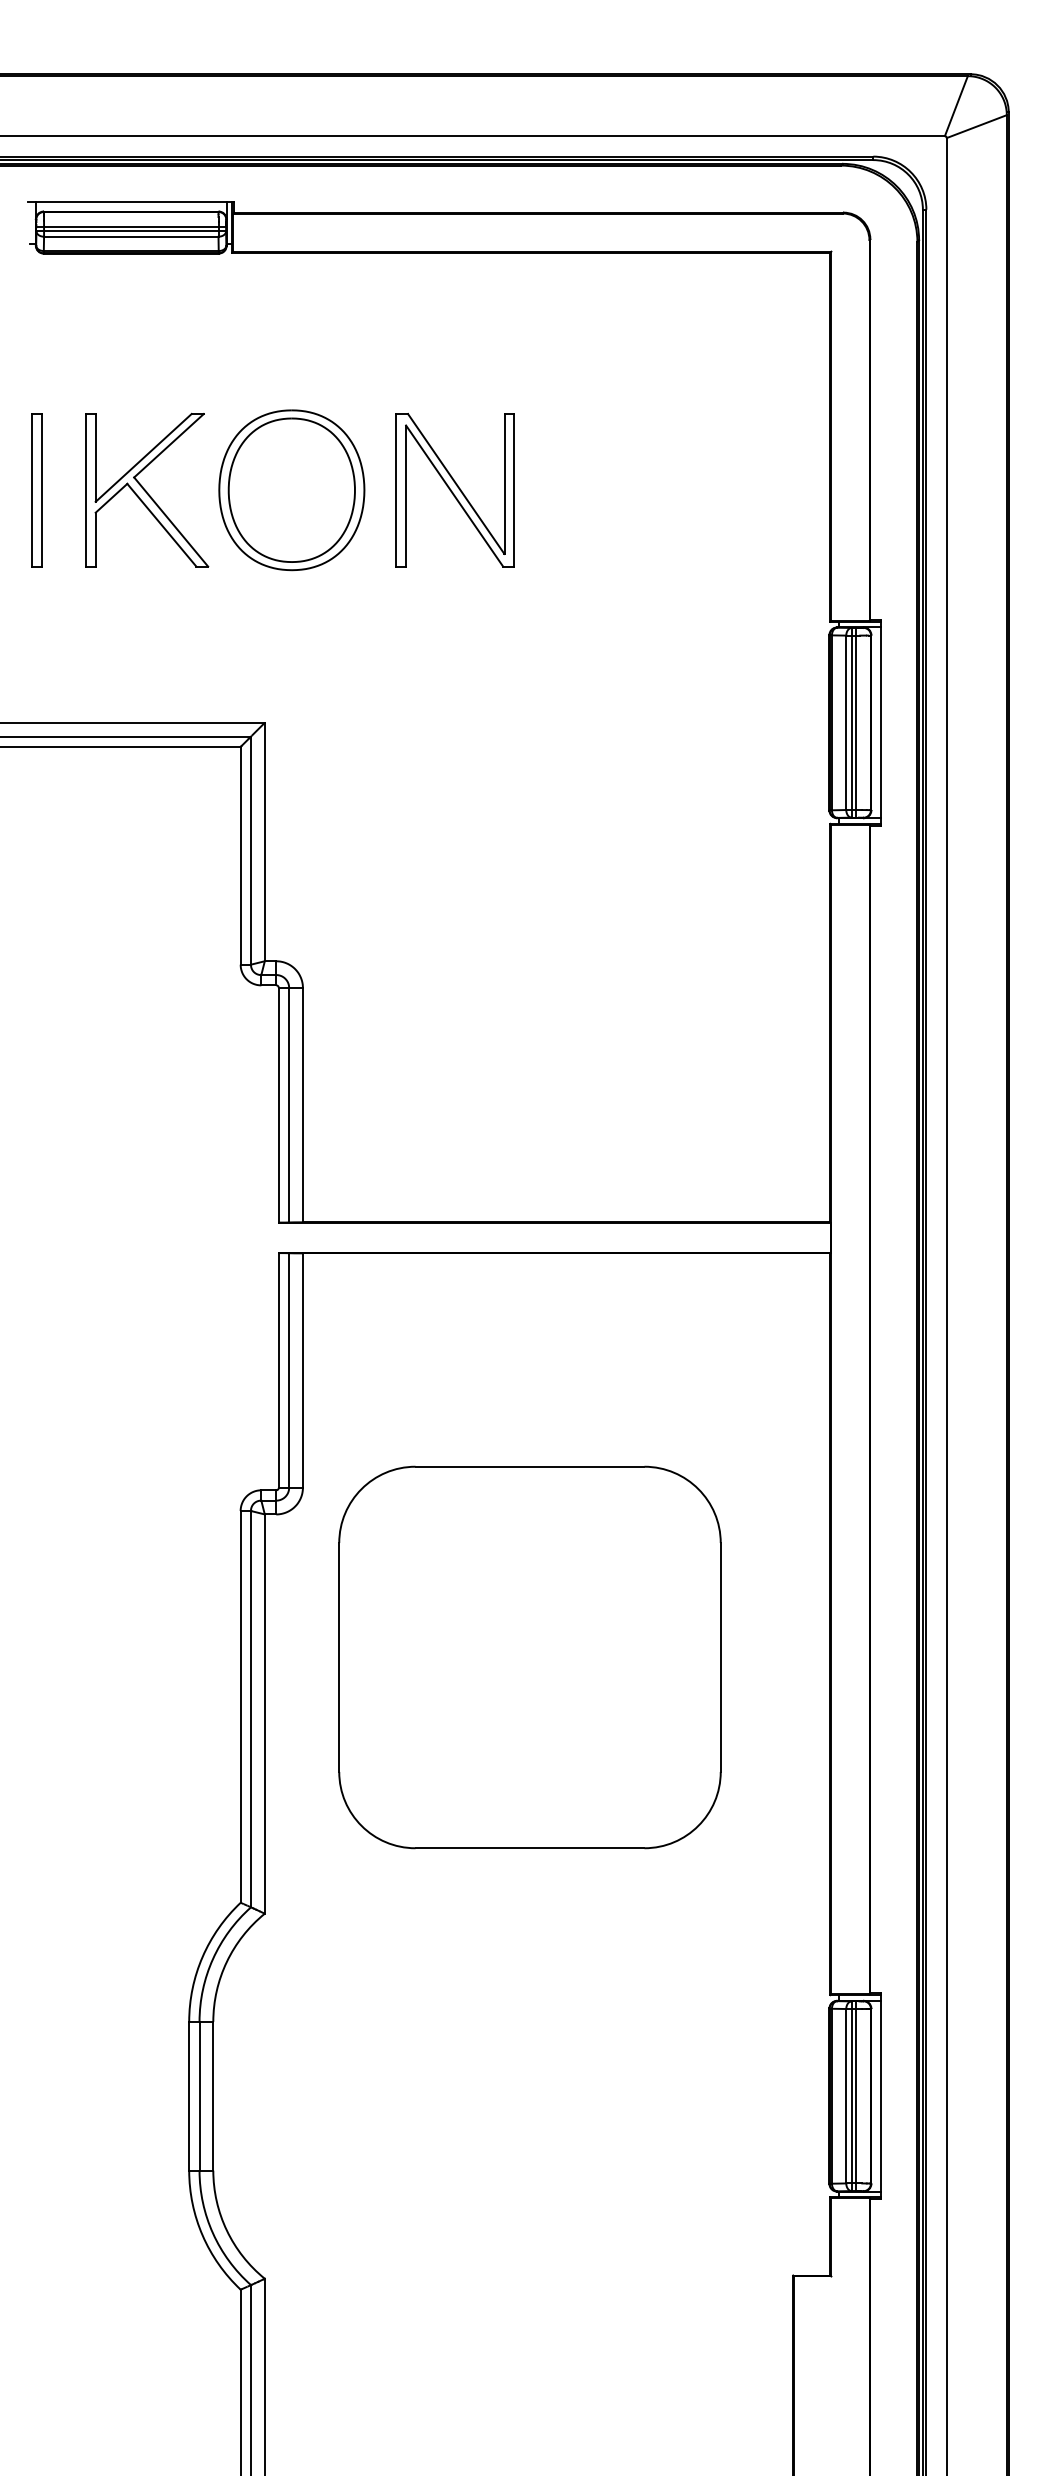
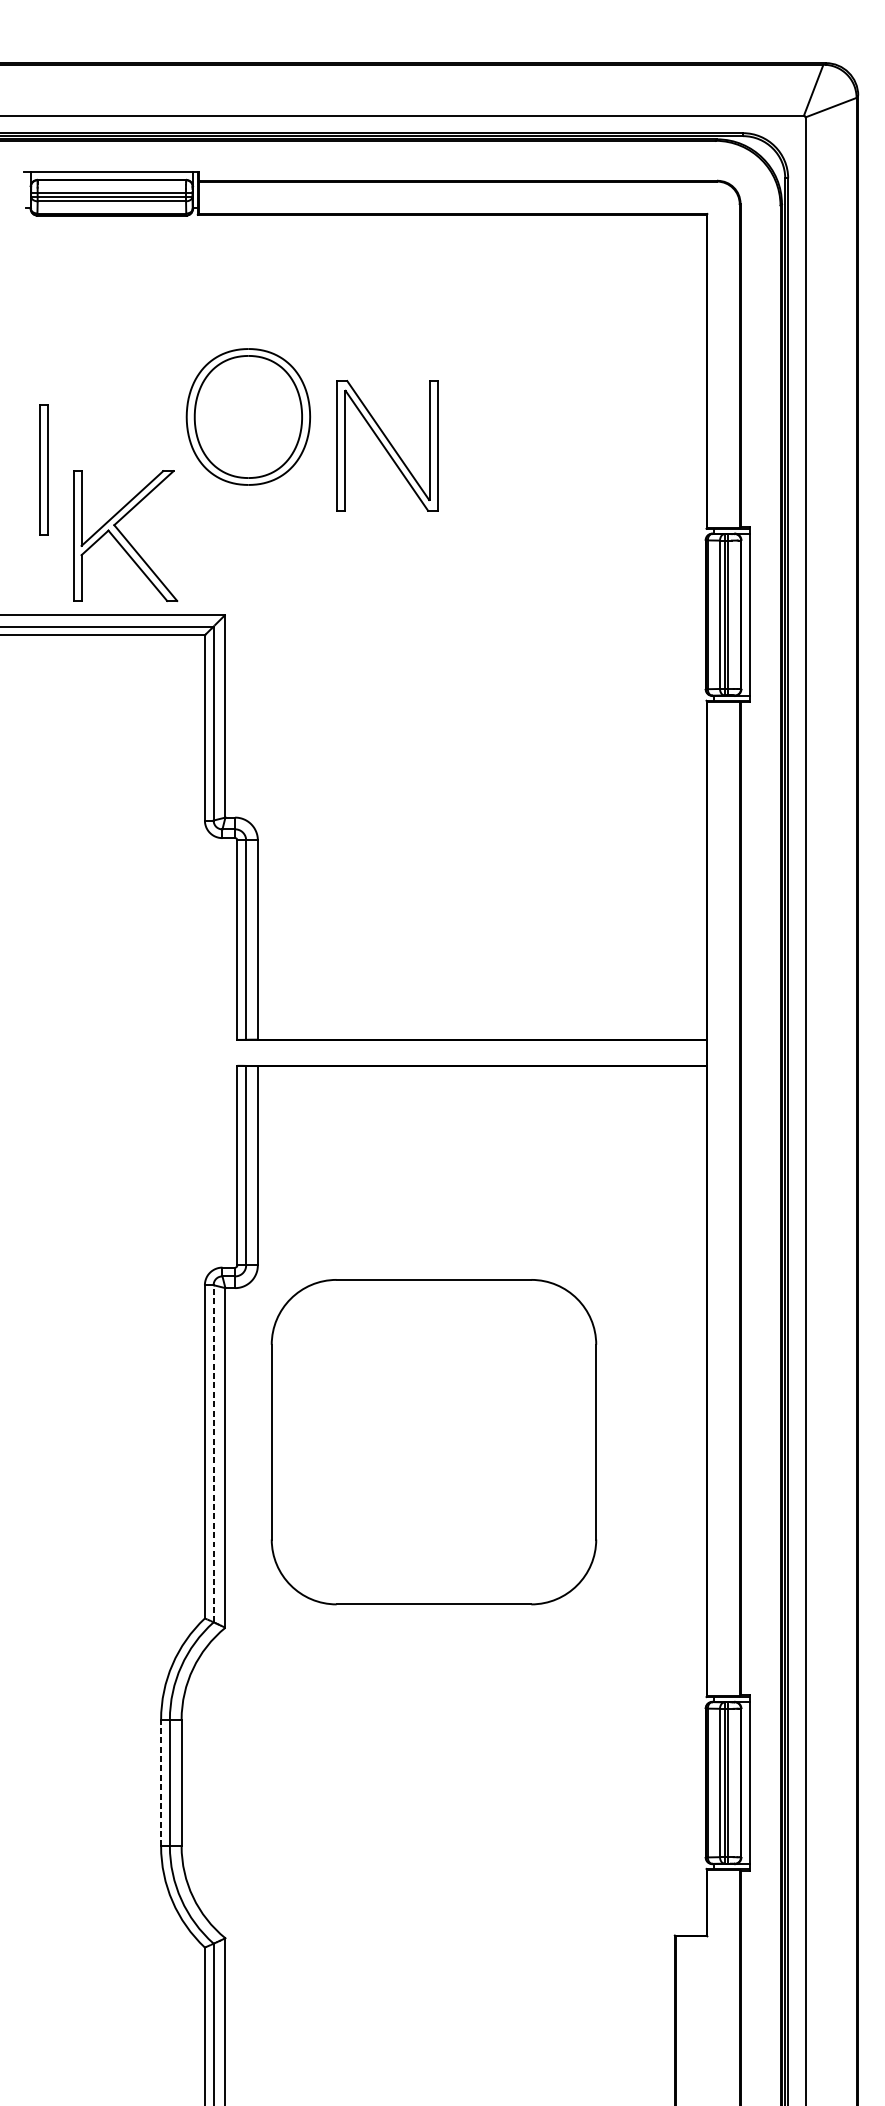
part: (147, 489) -> (125, 535), moved
part: (36, 490) -> (43, 469), moved
part: (454, 490) -> (386, 446), moved
part: (529, 1657) -> (433, 1442), moved
line: (251, 1708) -> (214, 1453), solid -> dashed
line: (189, 2095) -> (161, 1782), solid -> dashed

